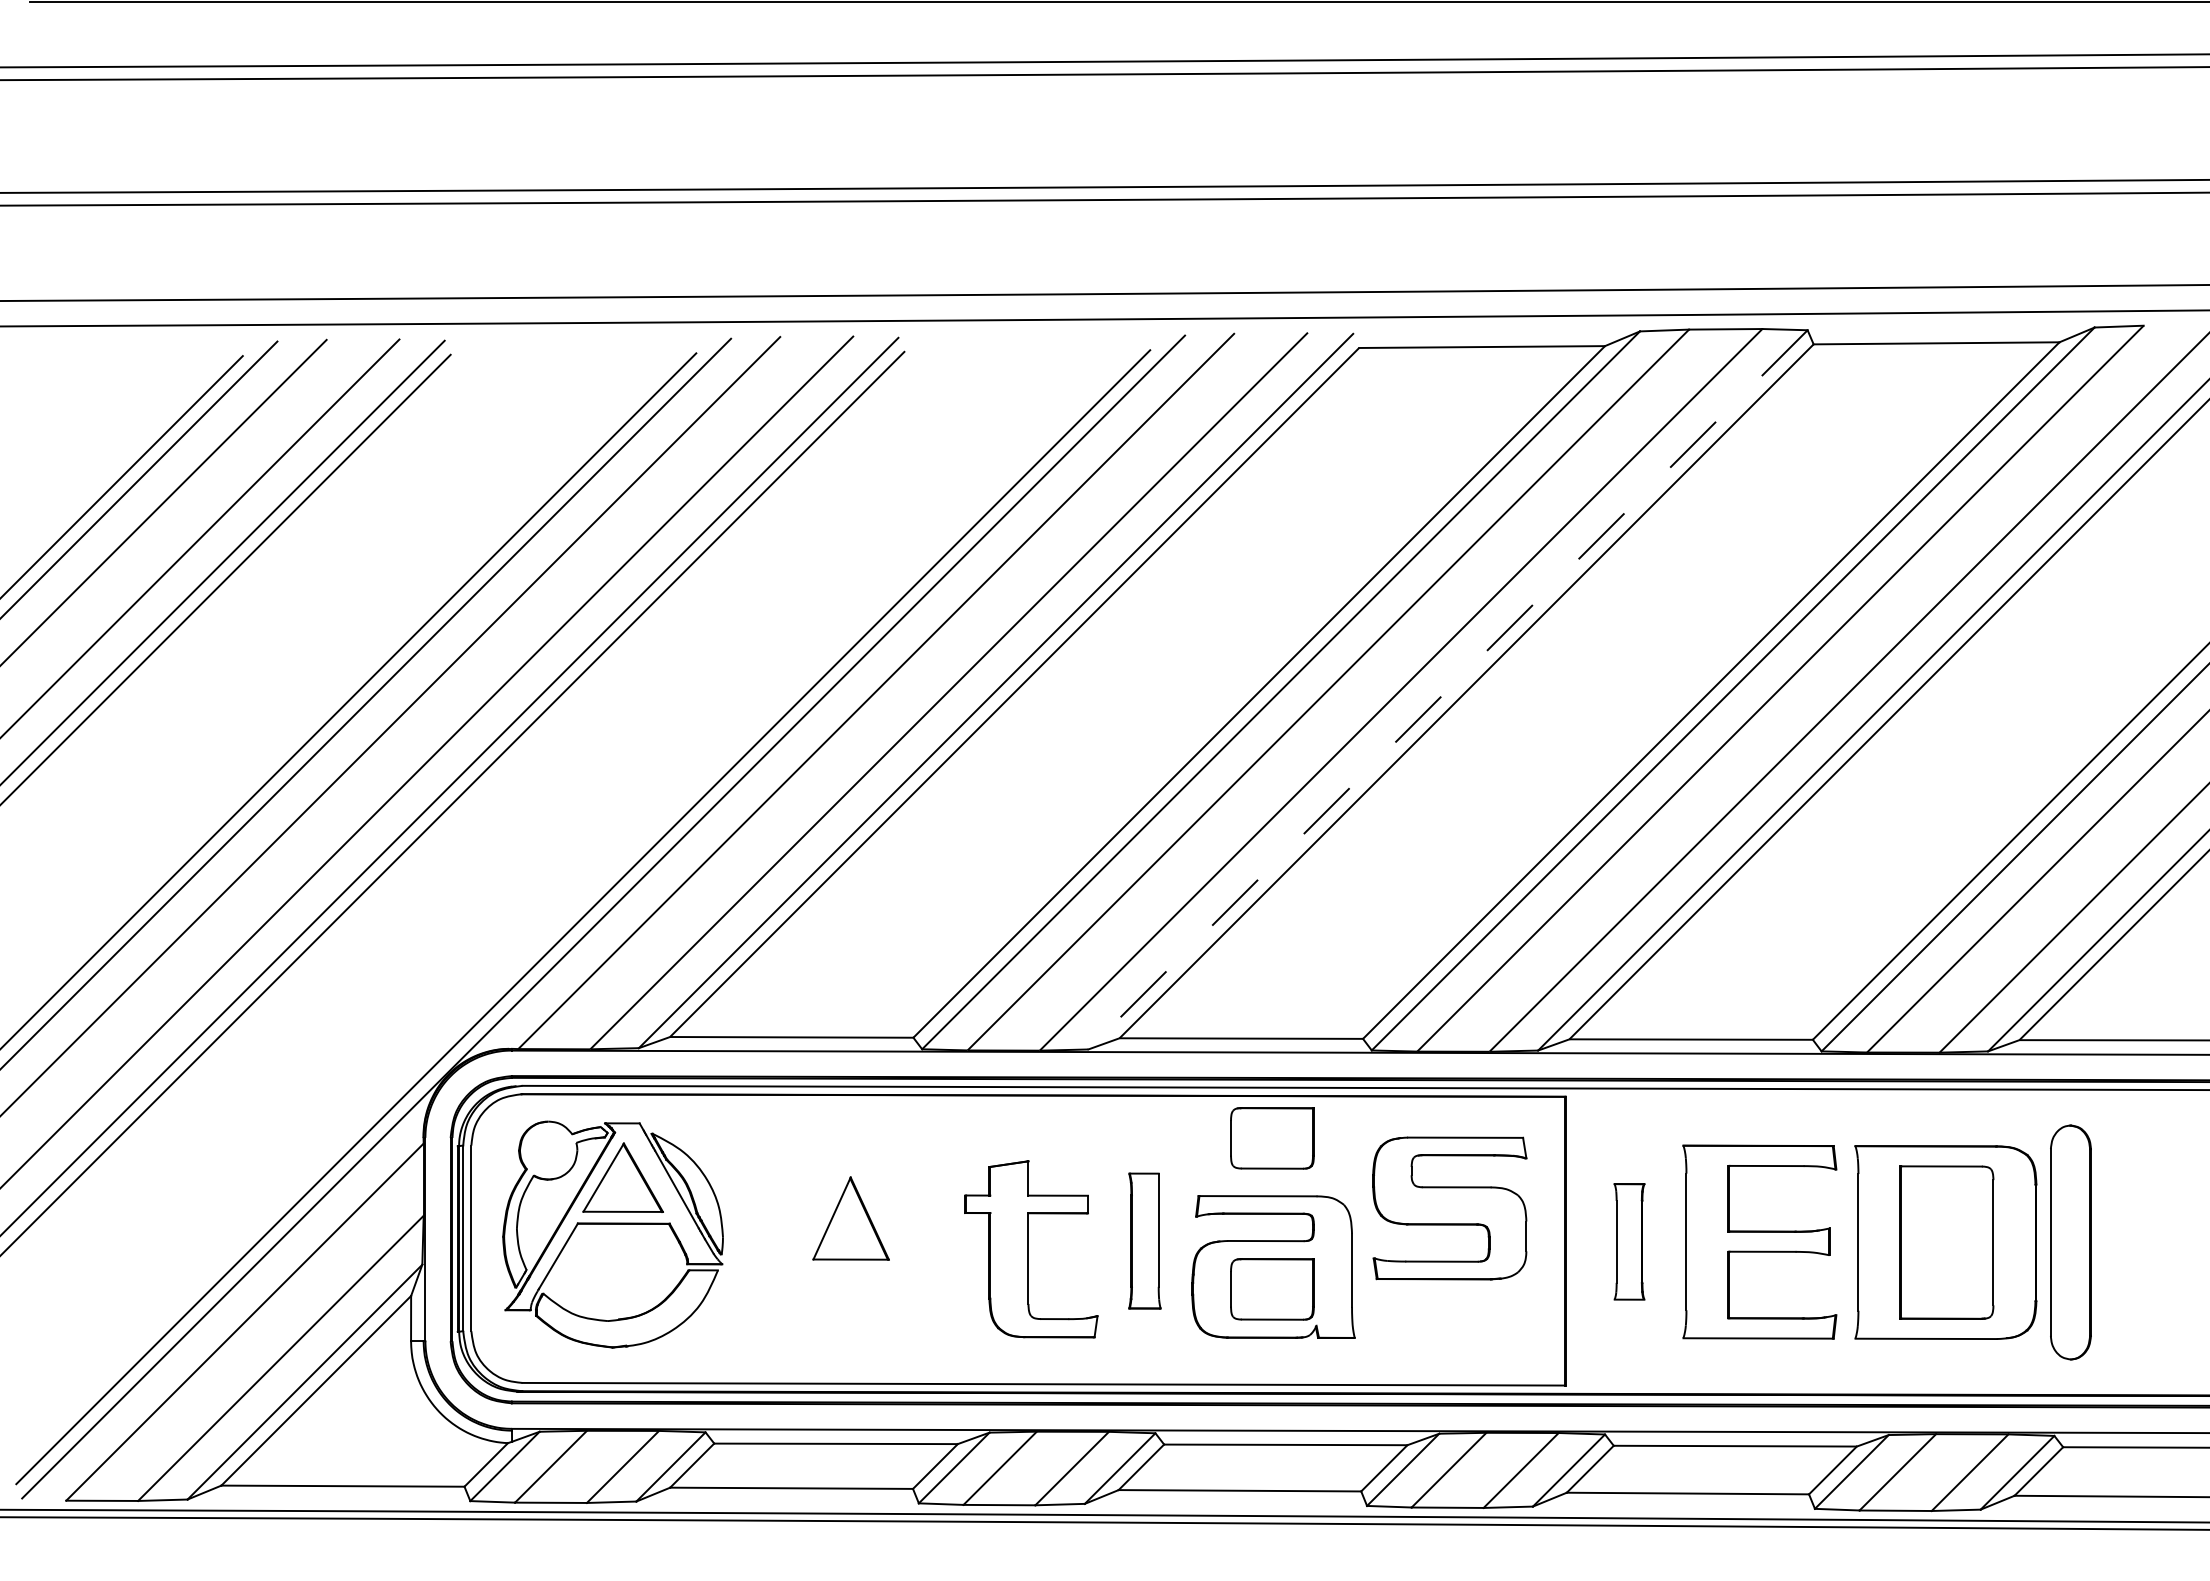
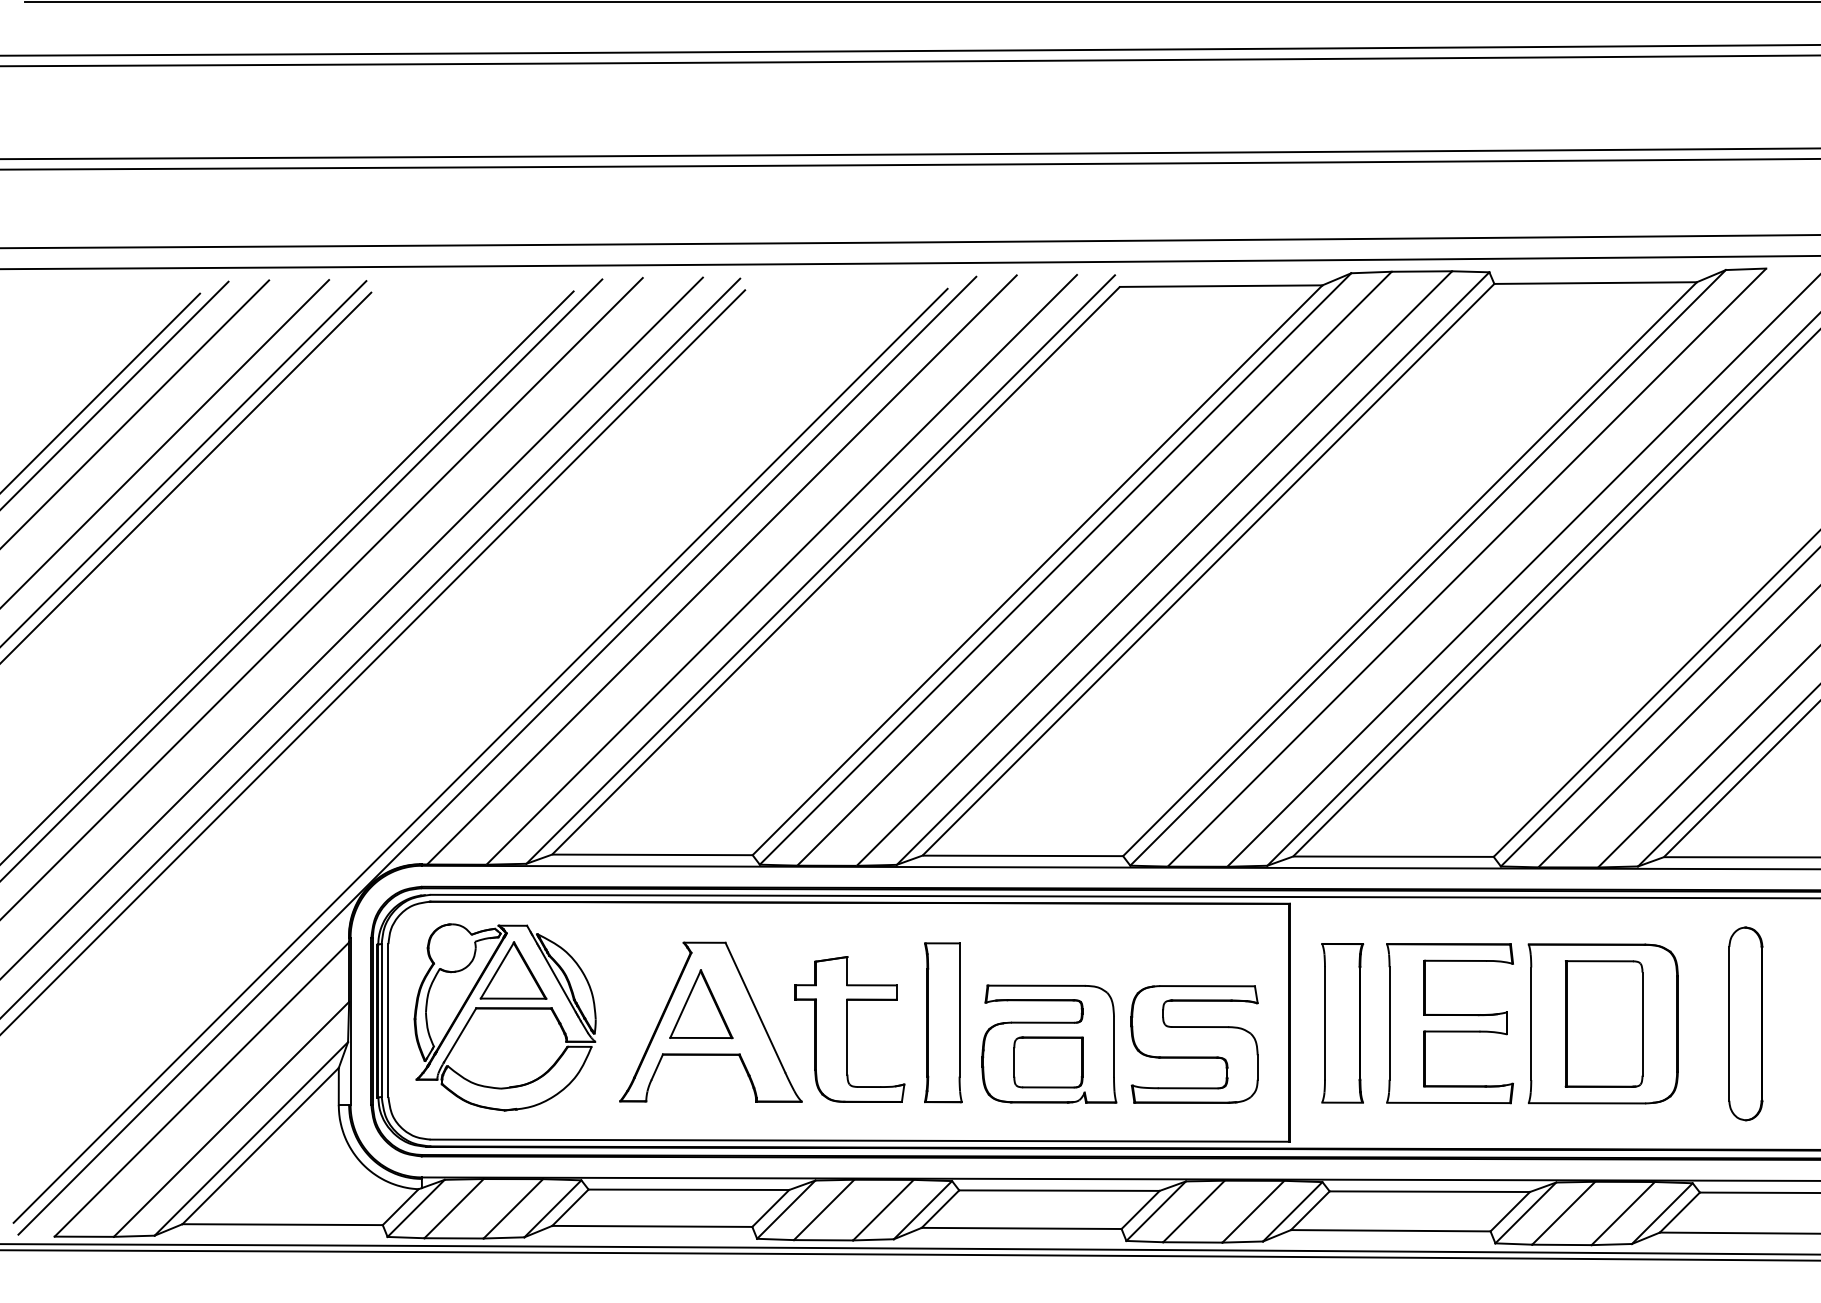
line: (1448, 689) -> (1193, 568), dashed -> solid
part: (1272, 1138) -> (1048, 938), removed
part: (1449, 1208) -> (1194, 1044), moved
part: (862, 1240) -> (710, 1022), added
part: (1144, 1240) -> (943, 1022), size x1.43
part: (1629, 1241) -> (1342, 1023), size x1.67
part: (2070, 1242) -> (1745, 1023), moved

